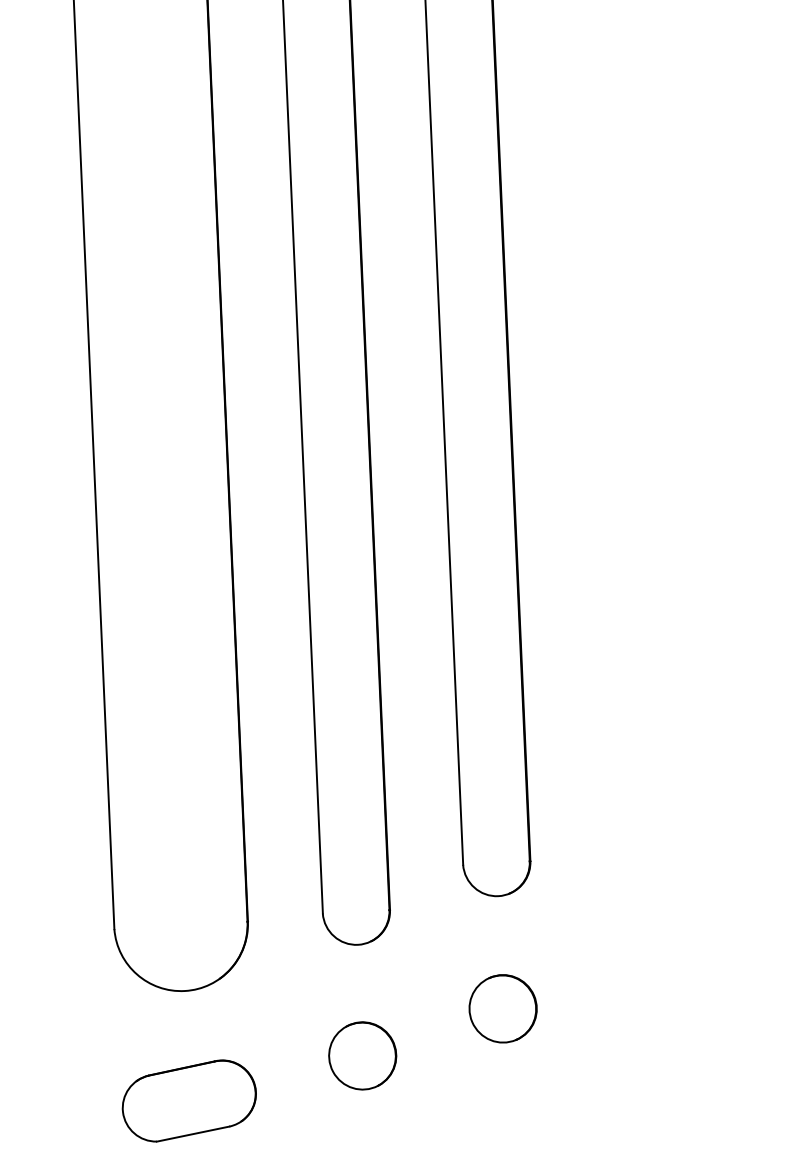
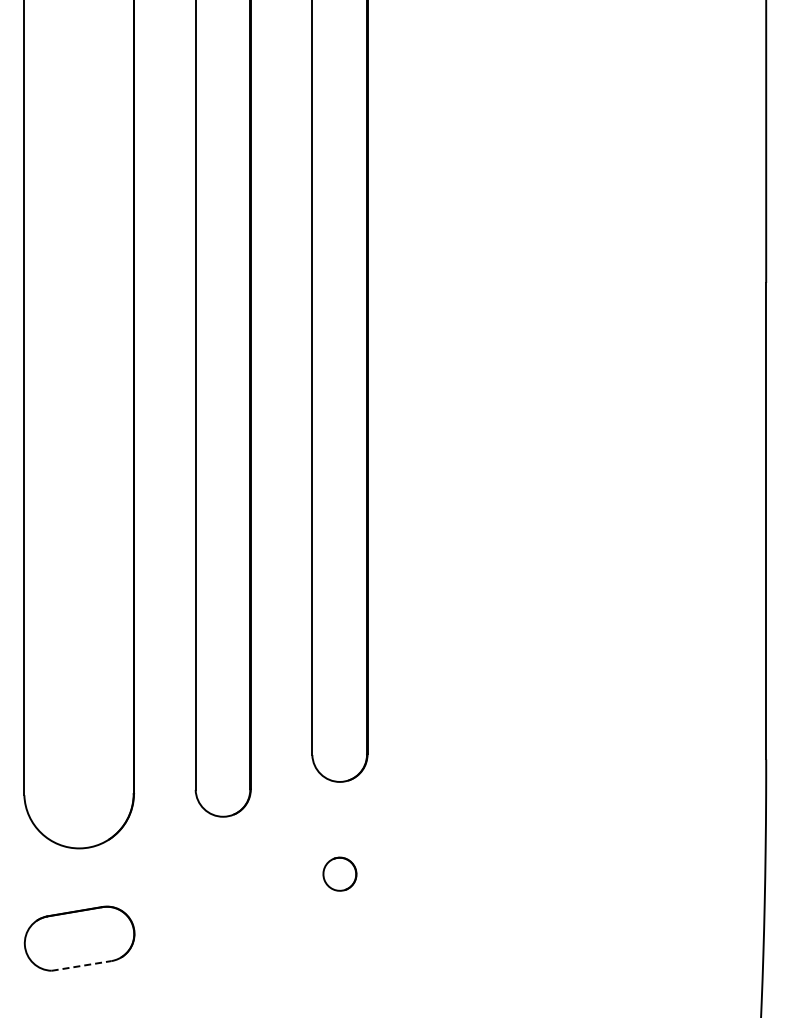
part: (502, 1007) -> (339, 873), size x0.6
part: (361, 1055) -> (222, 907), removed
line: (194, 1133) -> (82, 965), solid -> dashed

